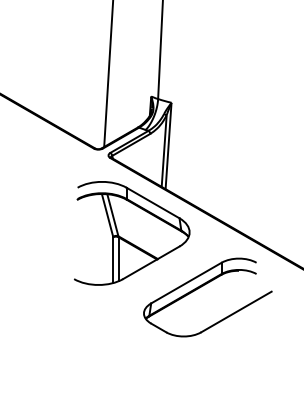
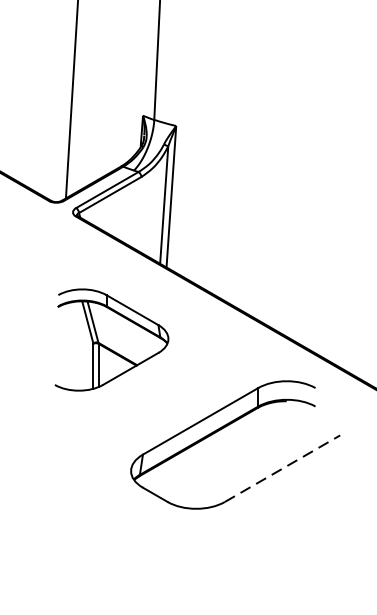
part: (132, 233) -> (112, 340), size x0.6
line: (236, 312) -> (282, 469), solid -> dashed

